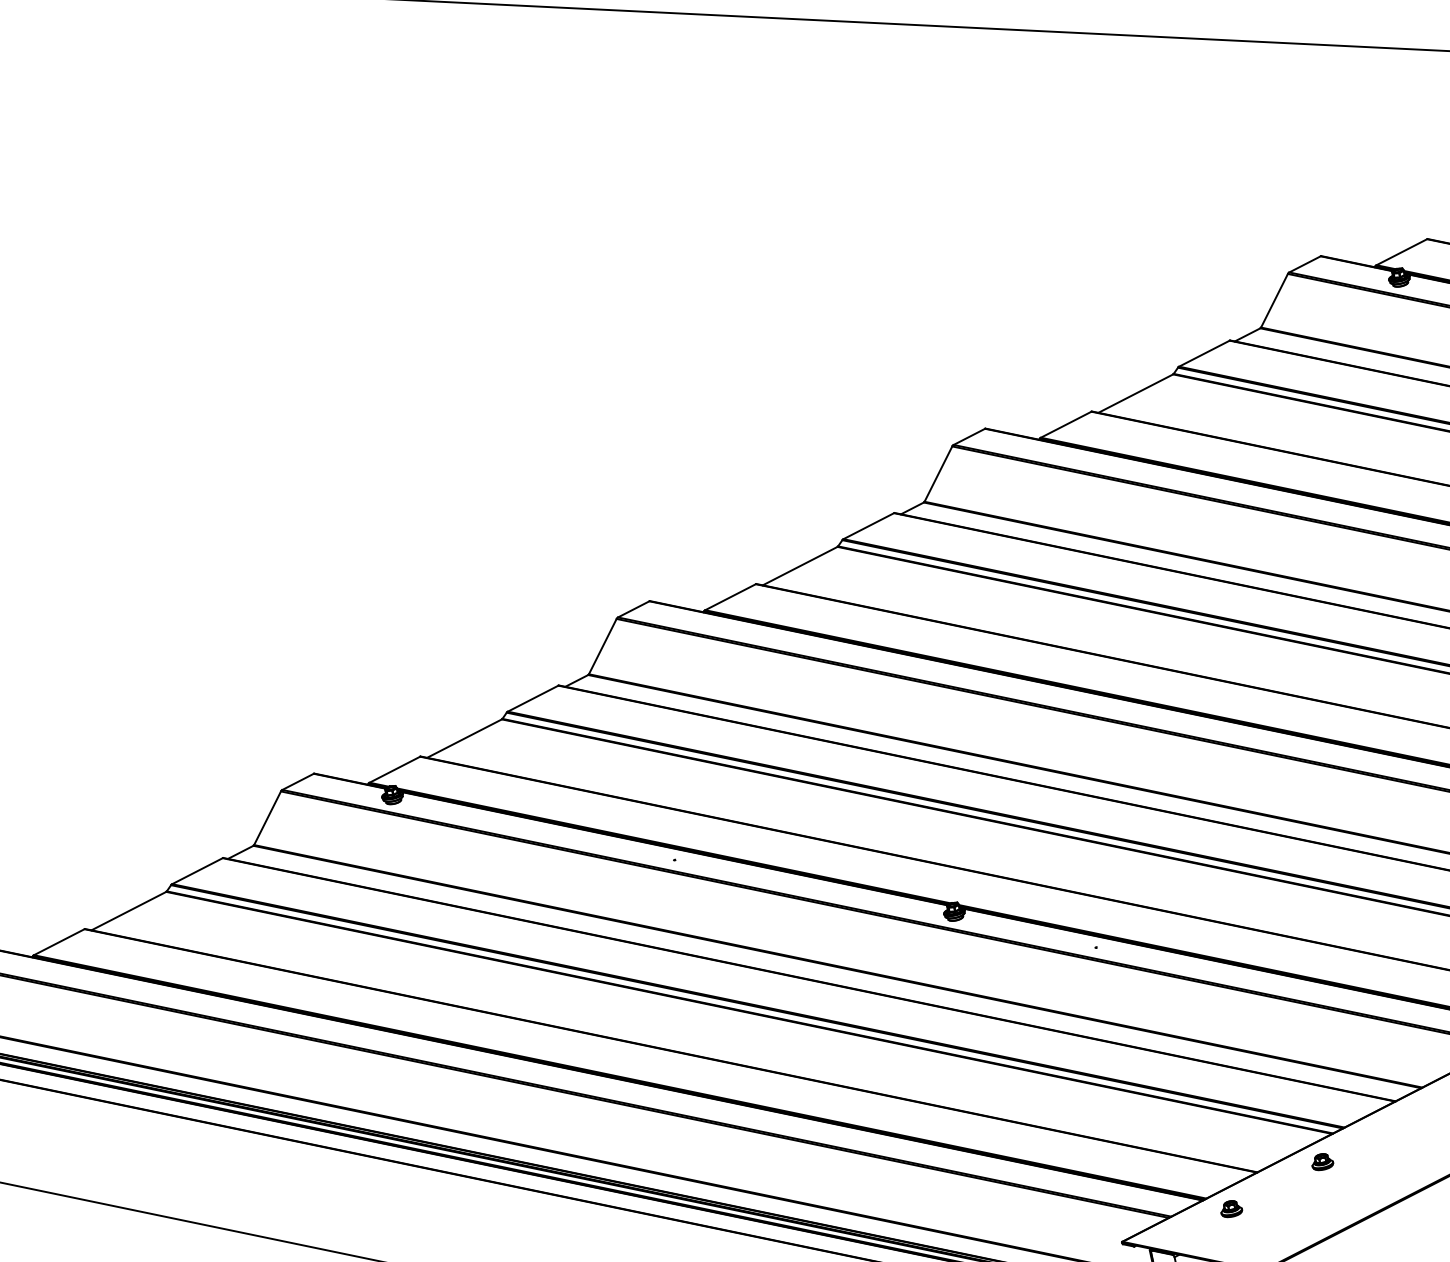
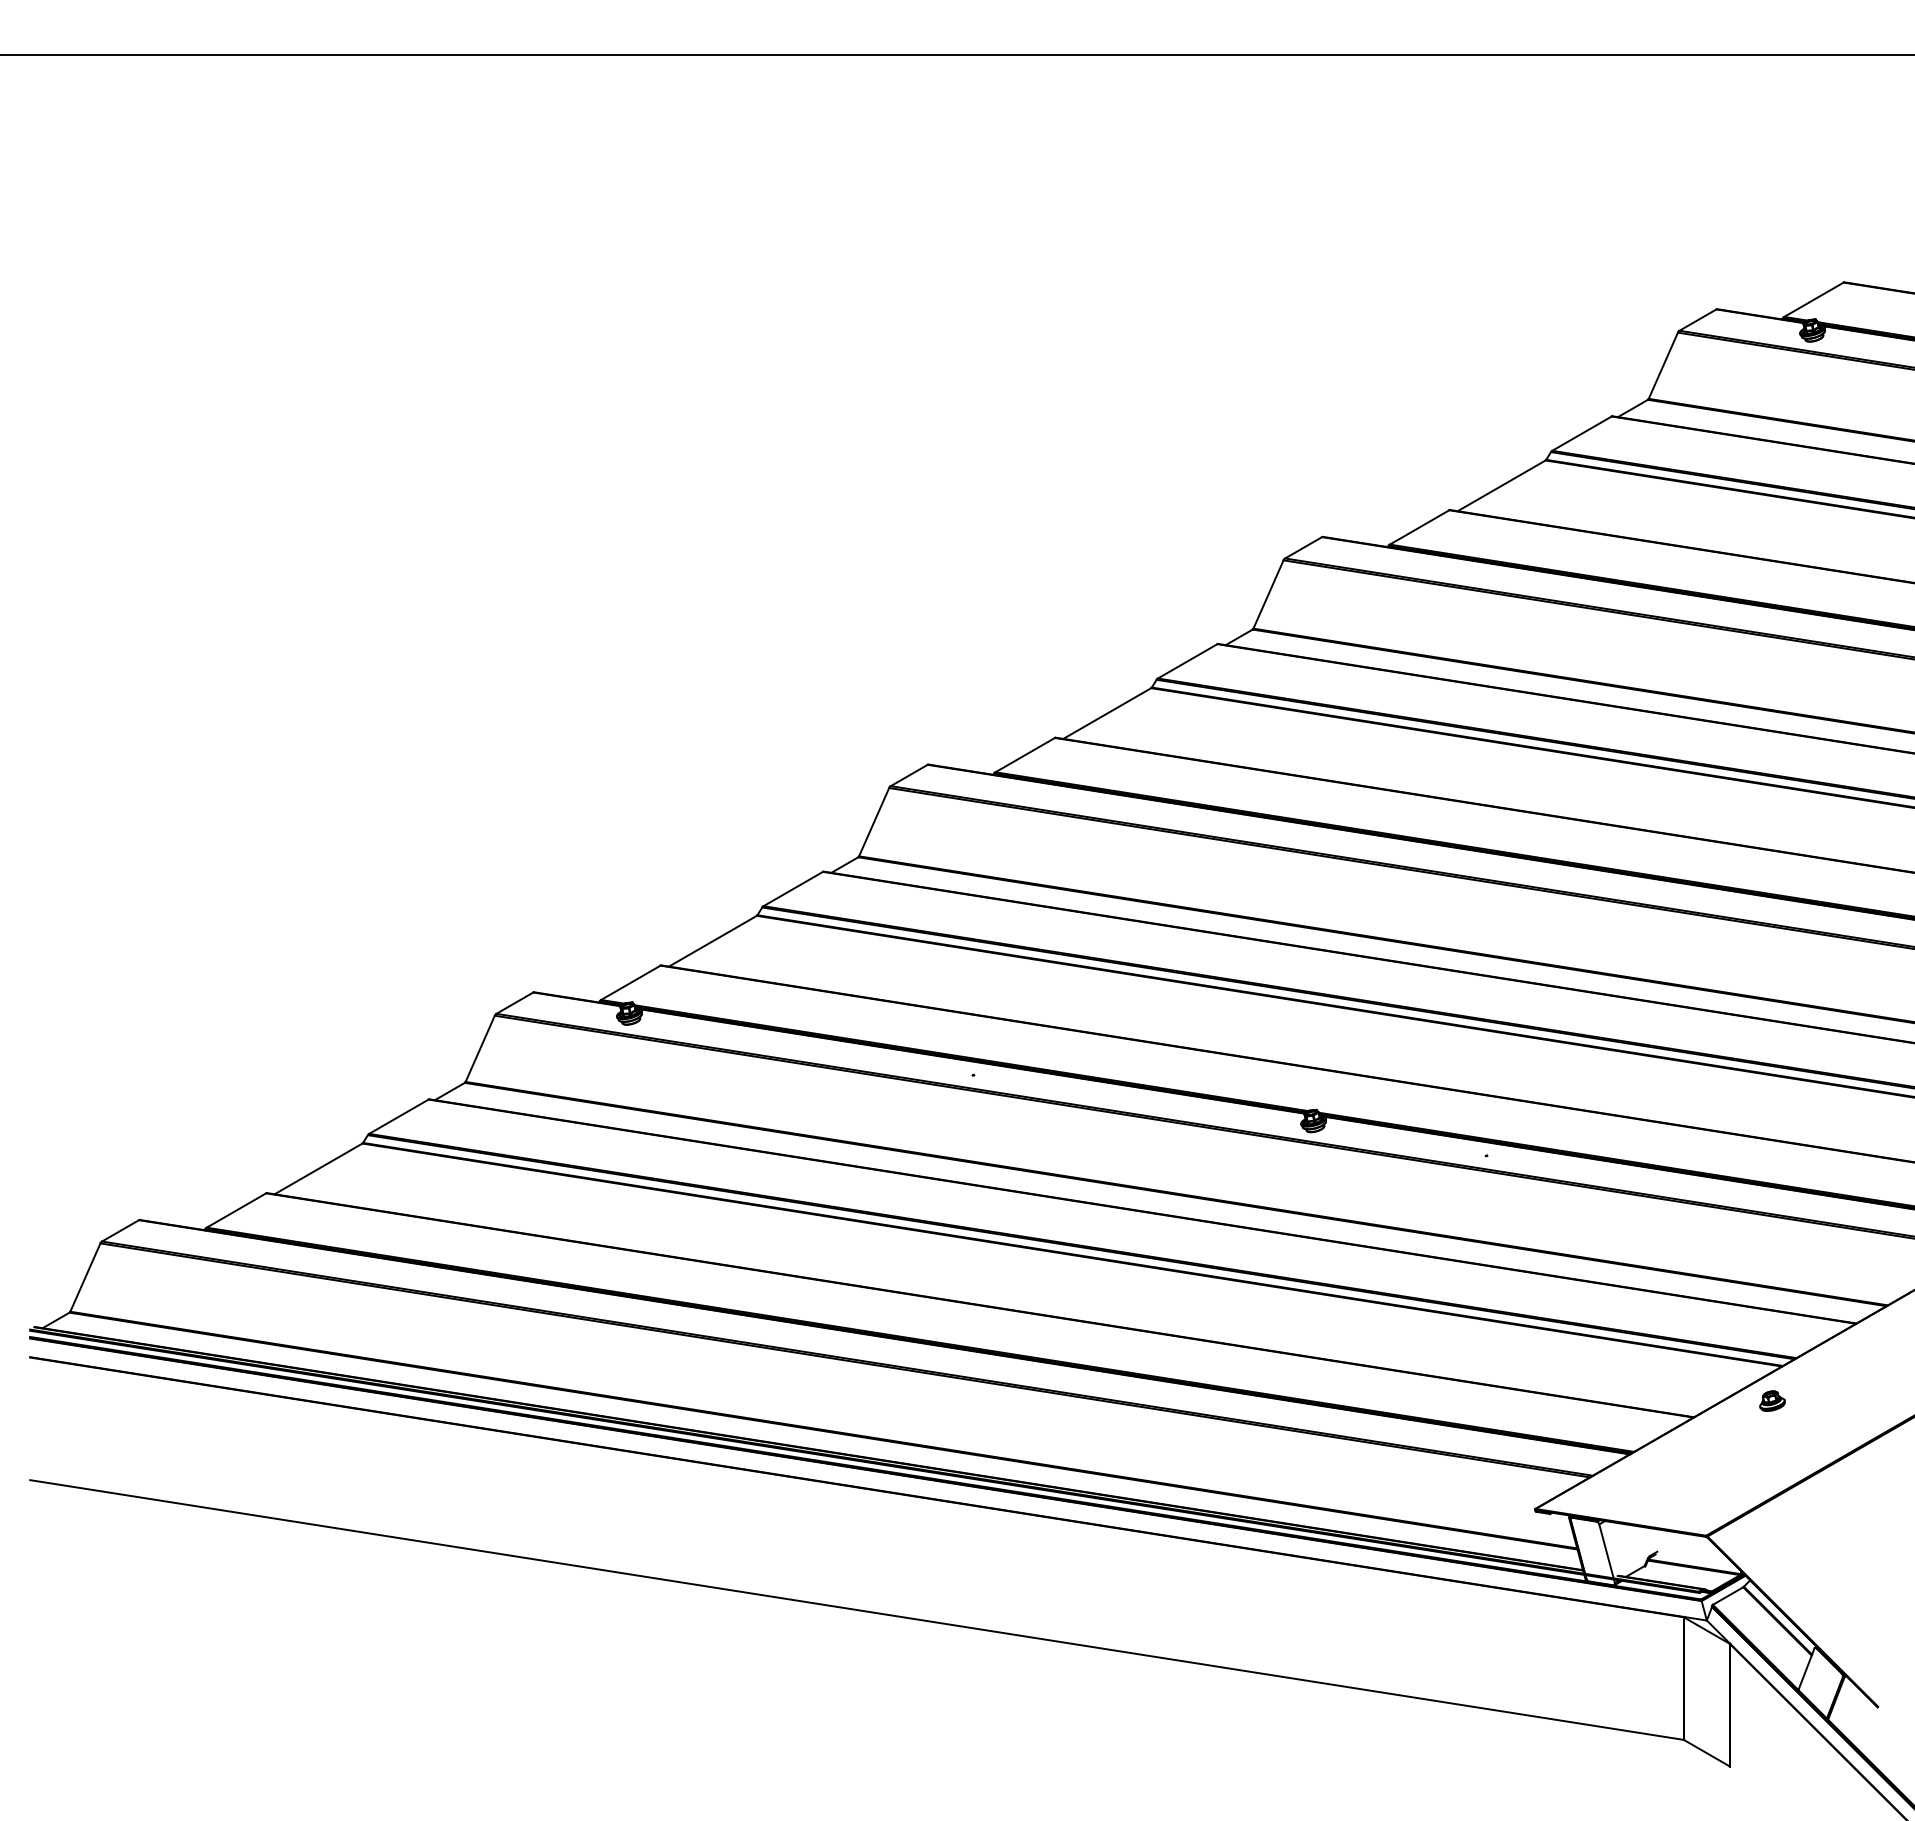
part: (1231, 1208) -> (1665, 1462), removed

